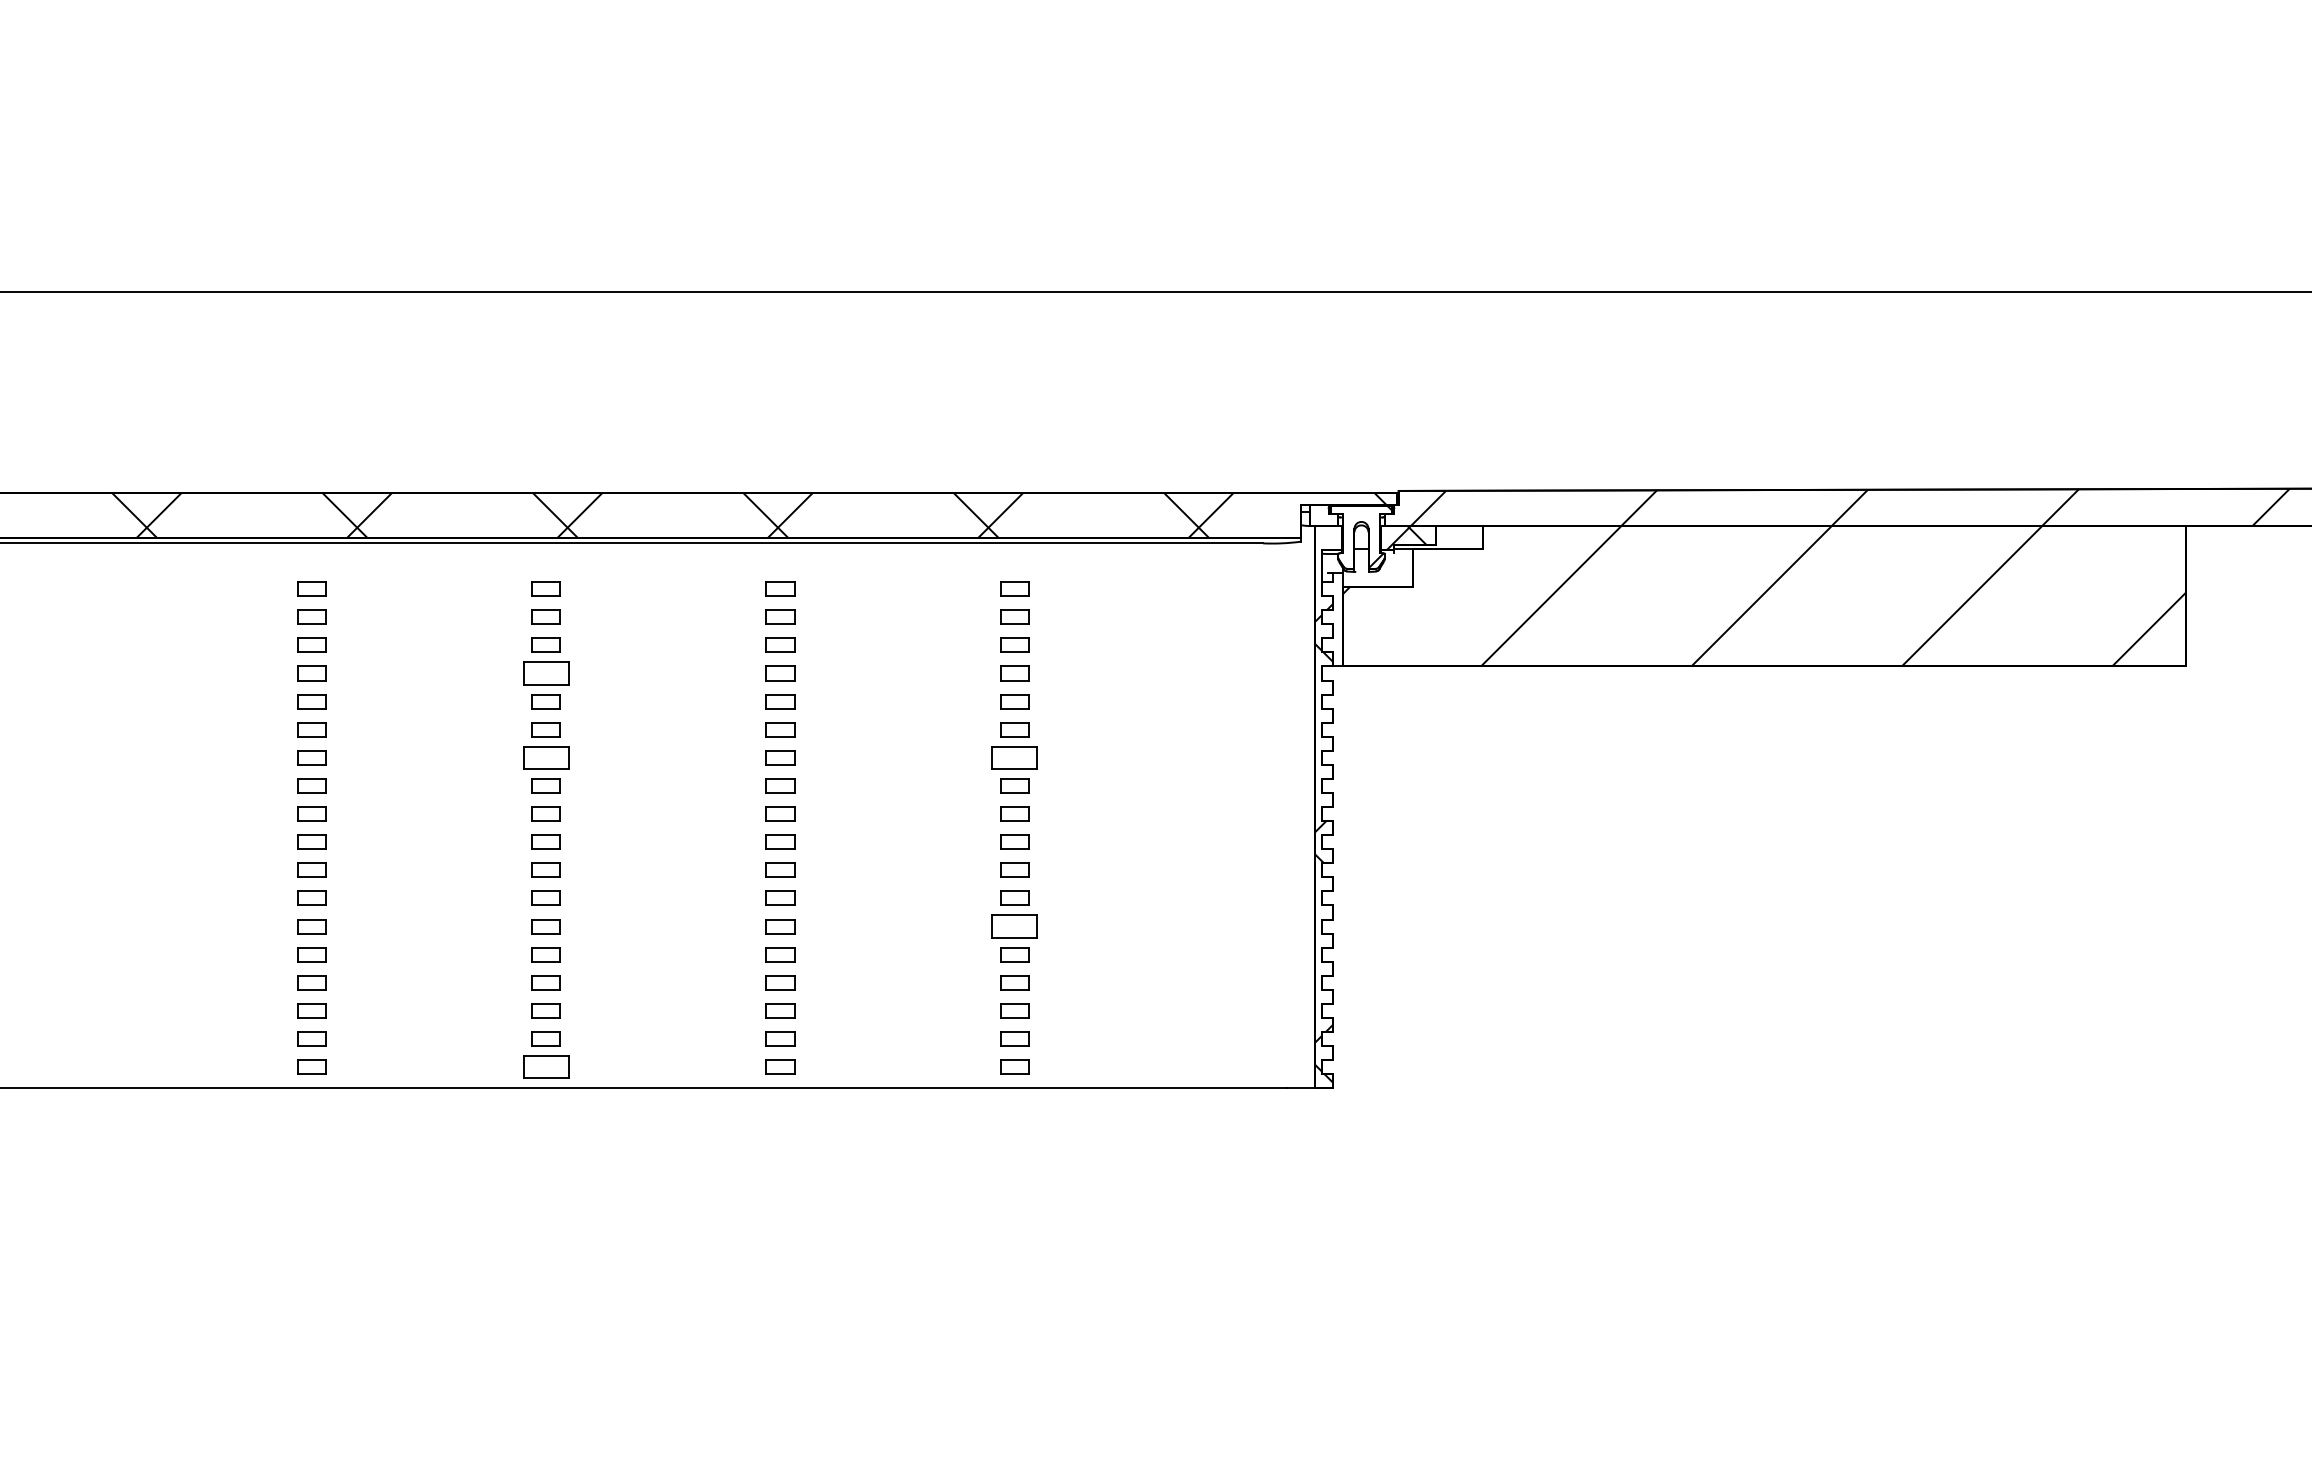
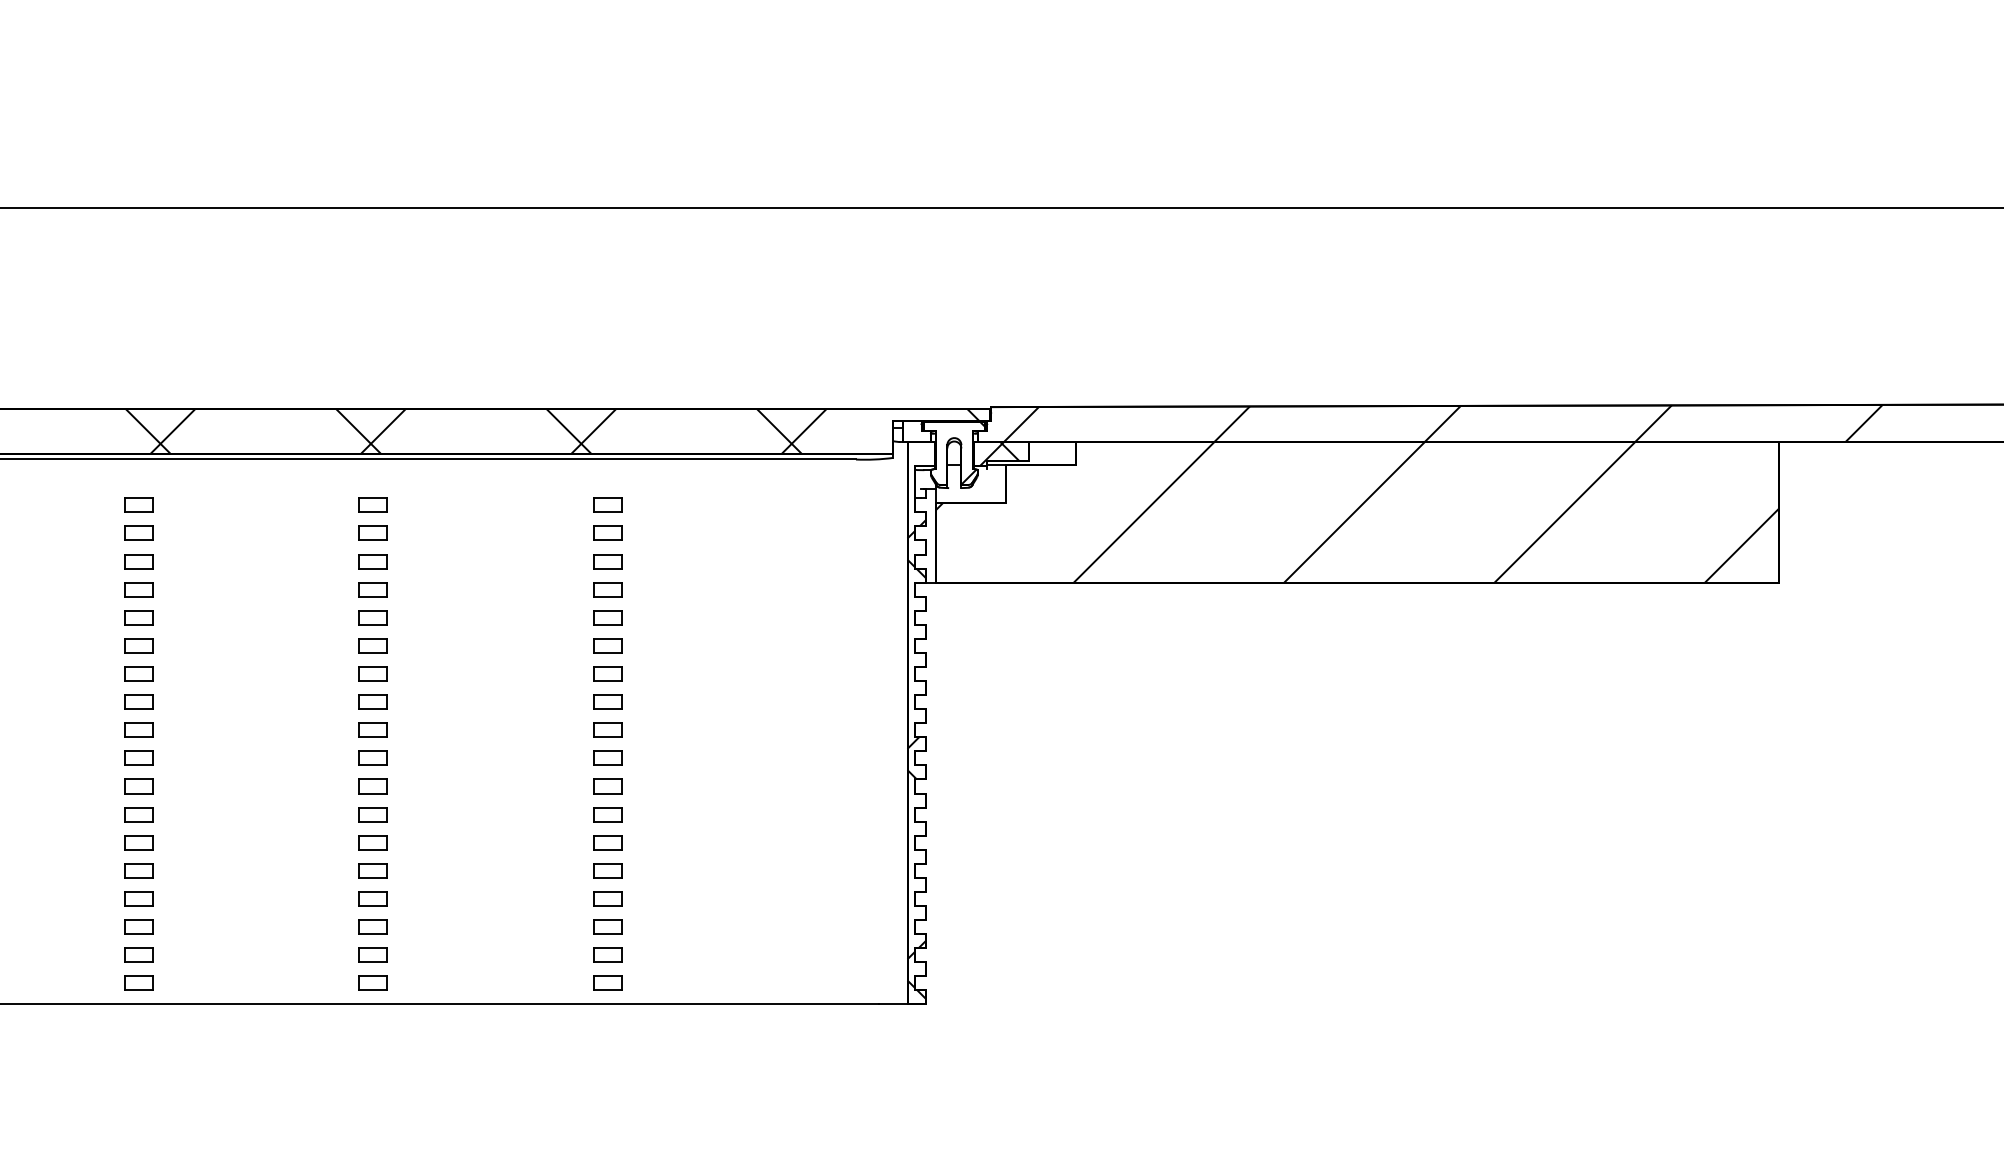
part: (545, 673) -> (138, 589), size x0.62
part: (545, 757) -> (138, 673), size x0.62
part: (1014, 757) -> (607, 673), size x0.62
part: (1014, 926) -> (607, 842), size x0.62
part: (545, 1066) -> (138, 982), size x0.62

